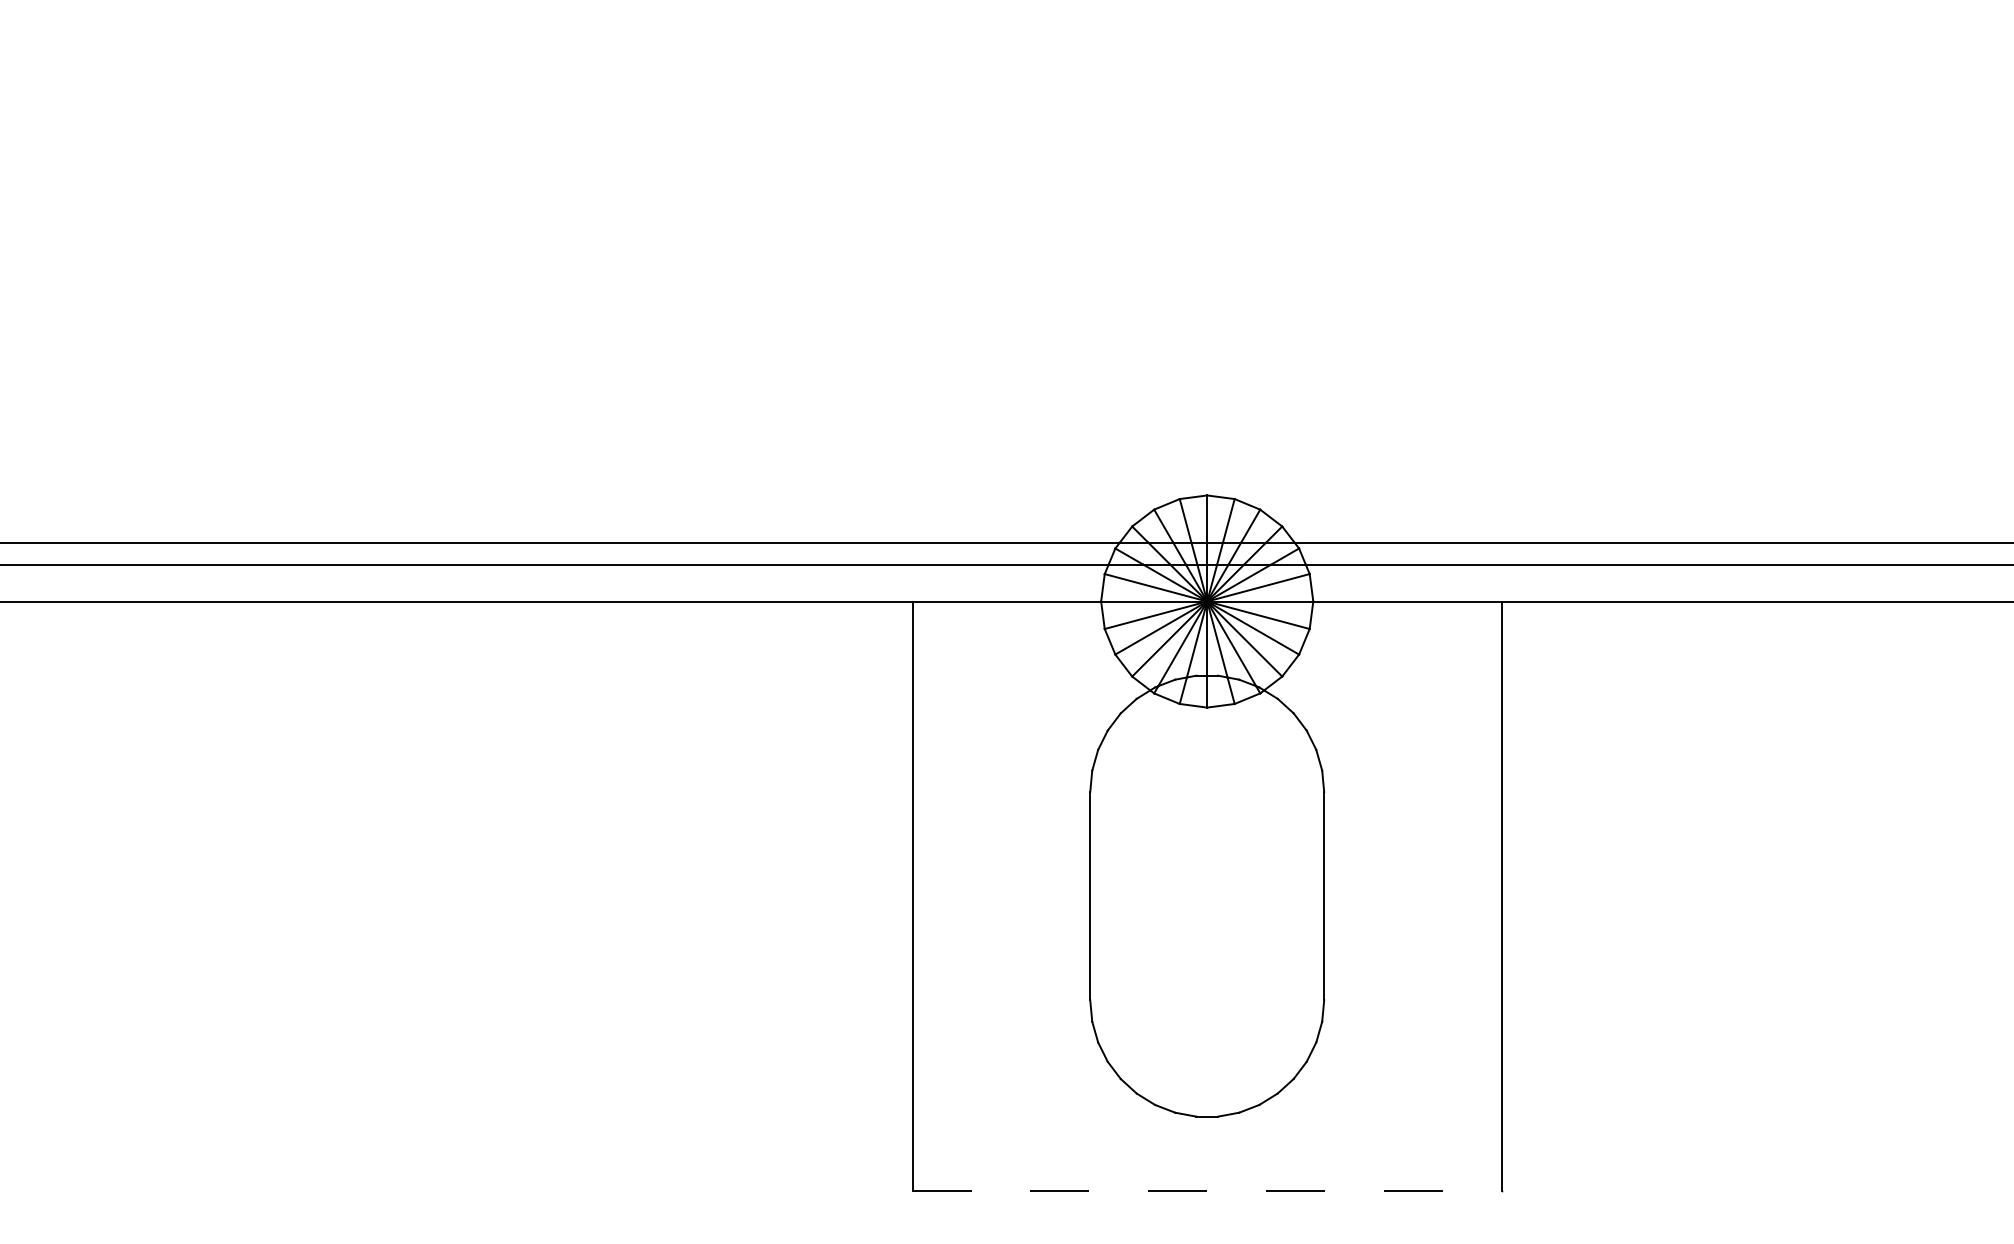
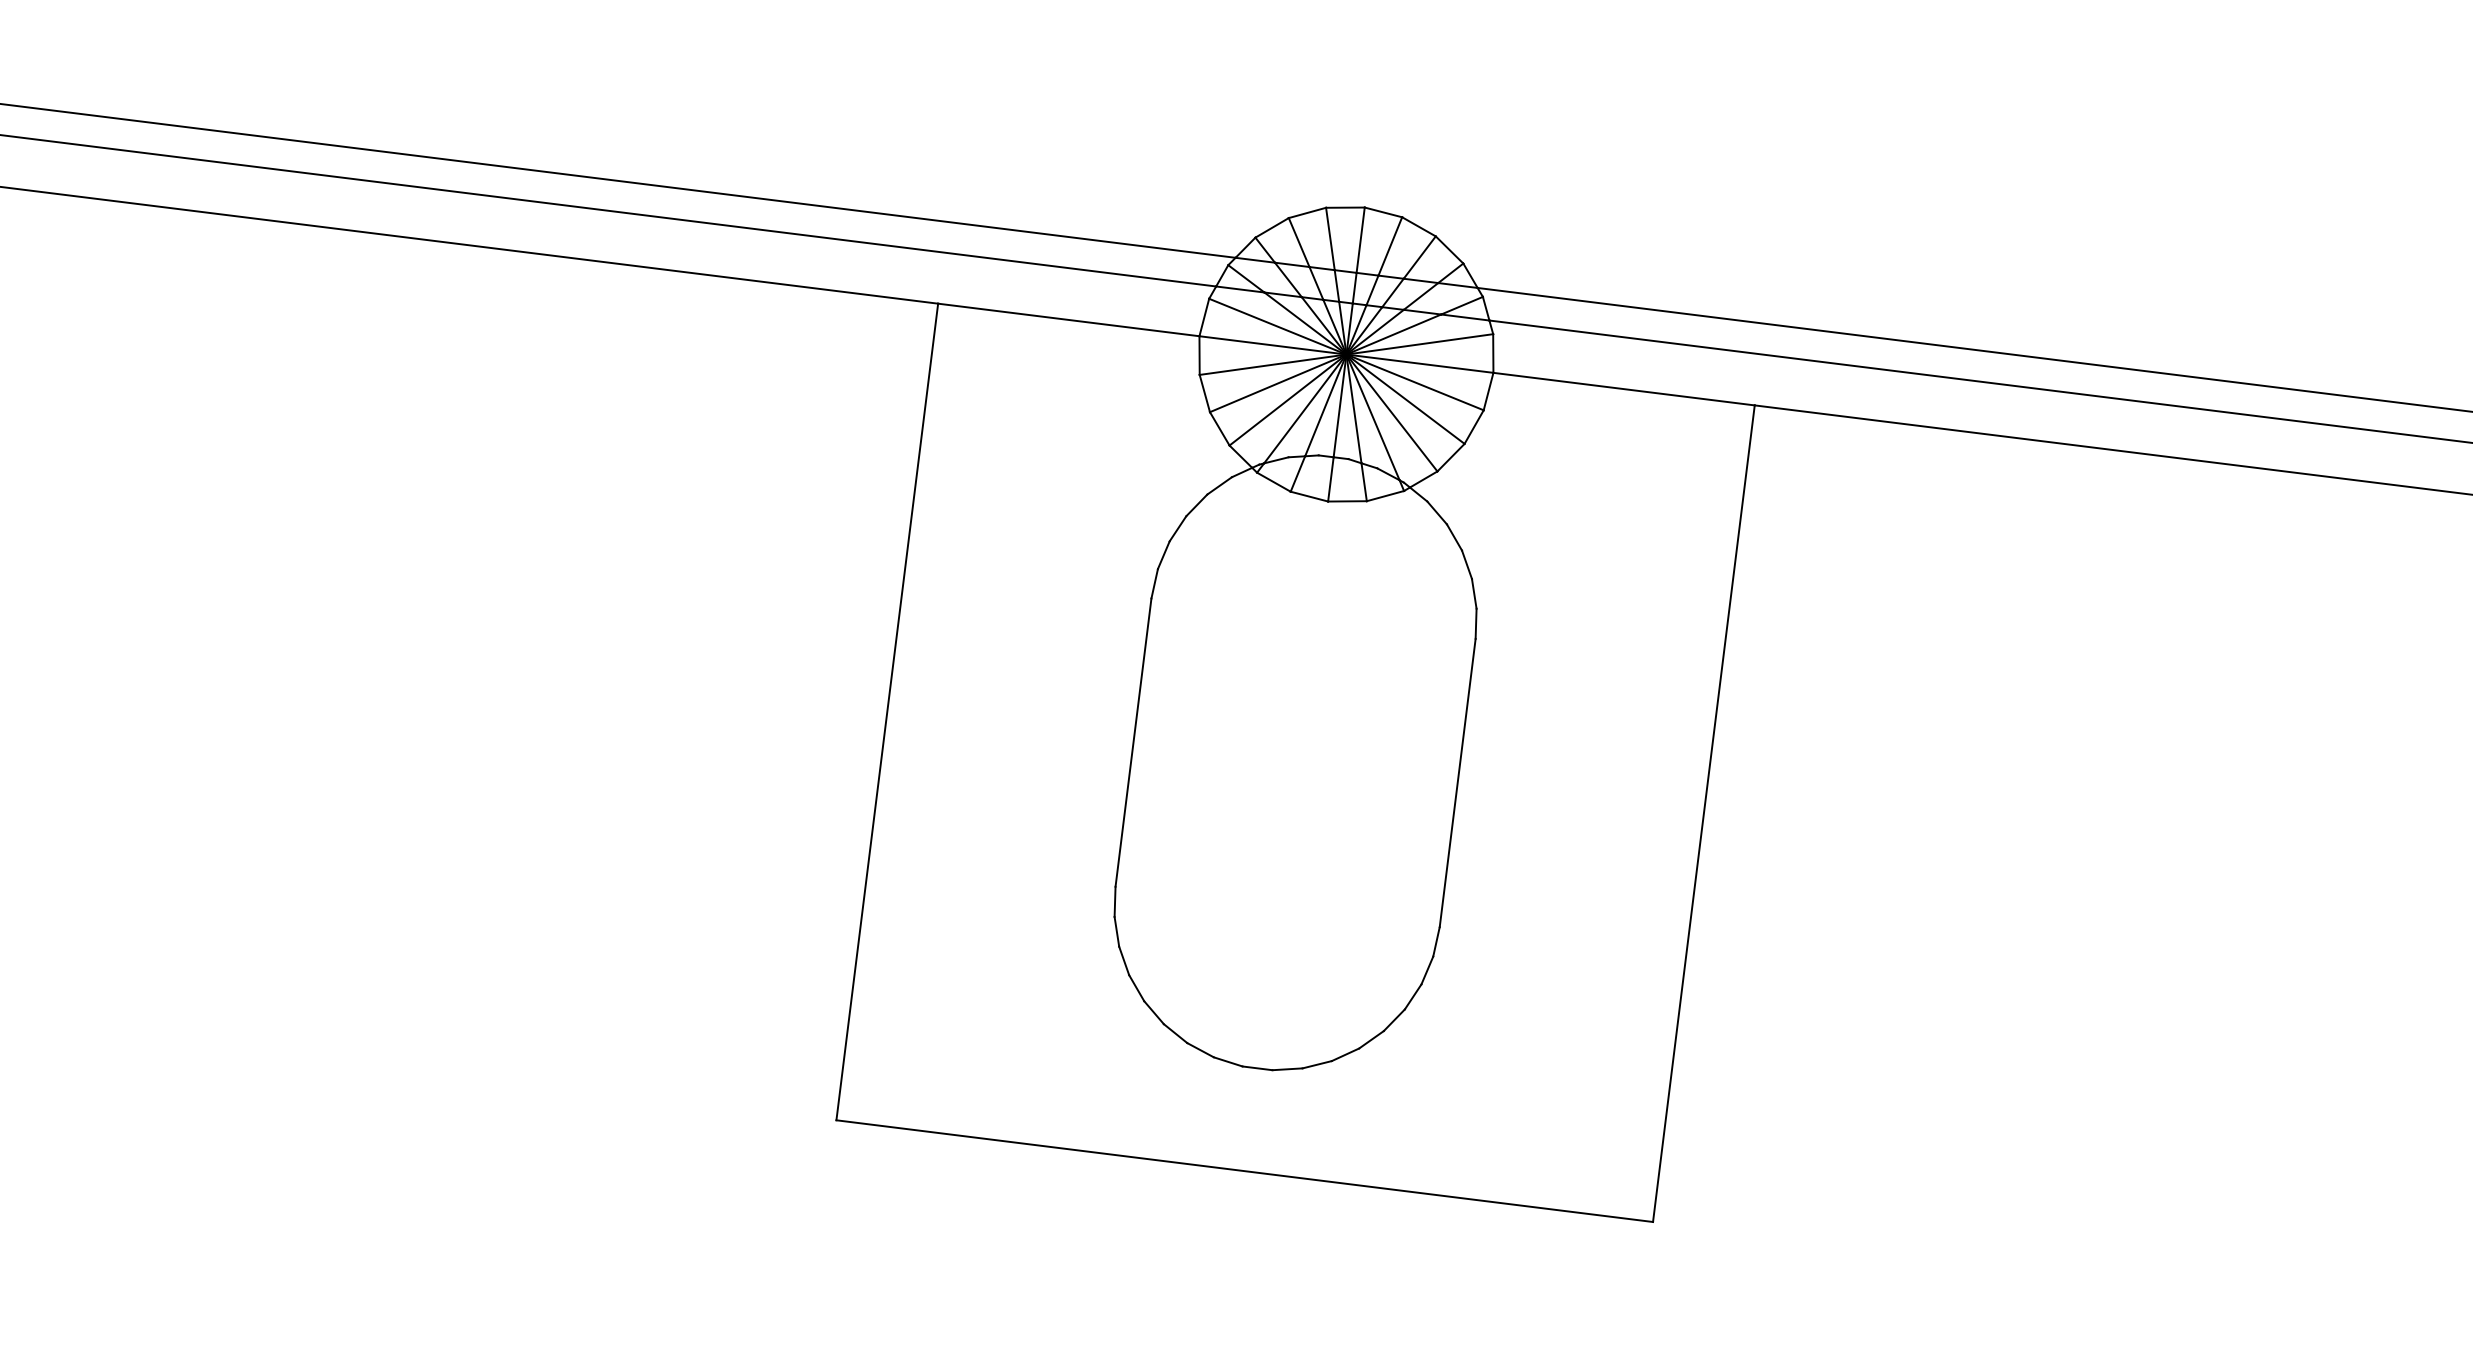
line: (1207, 1190) -> (1245, 1170), dashed -> solid

